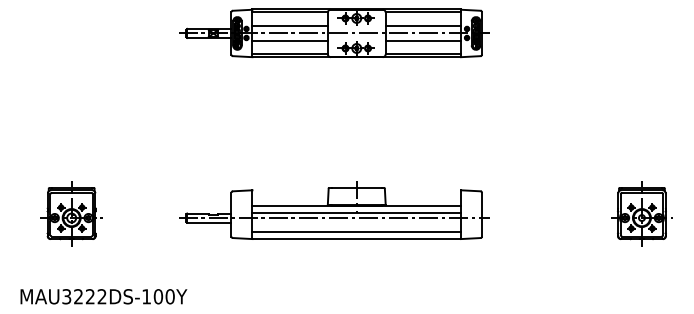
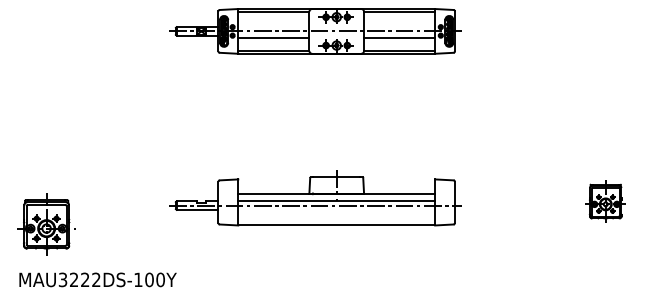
line: (289, 26) -> (273, 24), removed
line: (423, 26) -> (399, 24), removed
part: (71, 213) -> (46, 224), moved
part: (641, 213) -> (605, 201), size x0.7
line: (356, 231) -> (336, 218), removed

